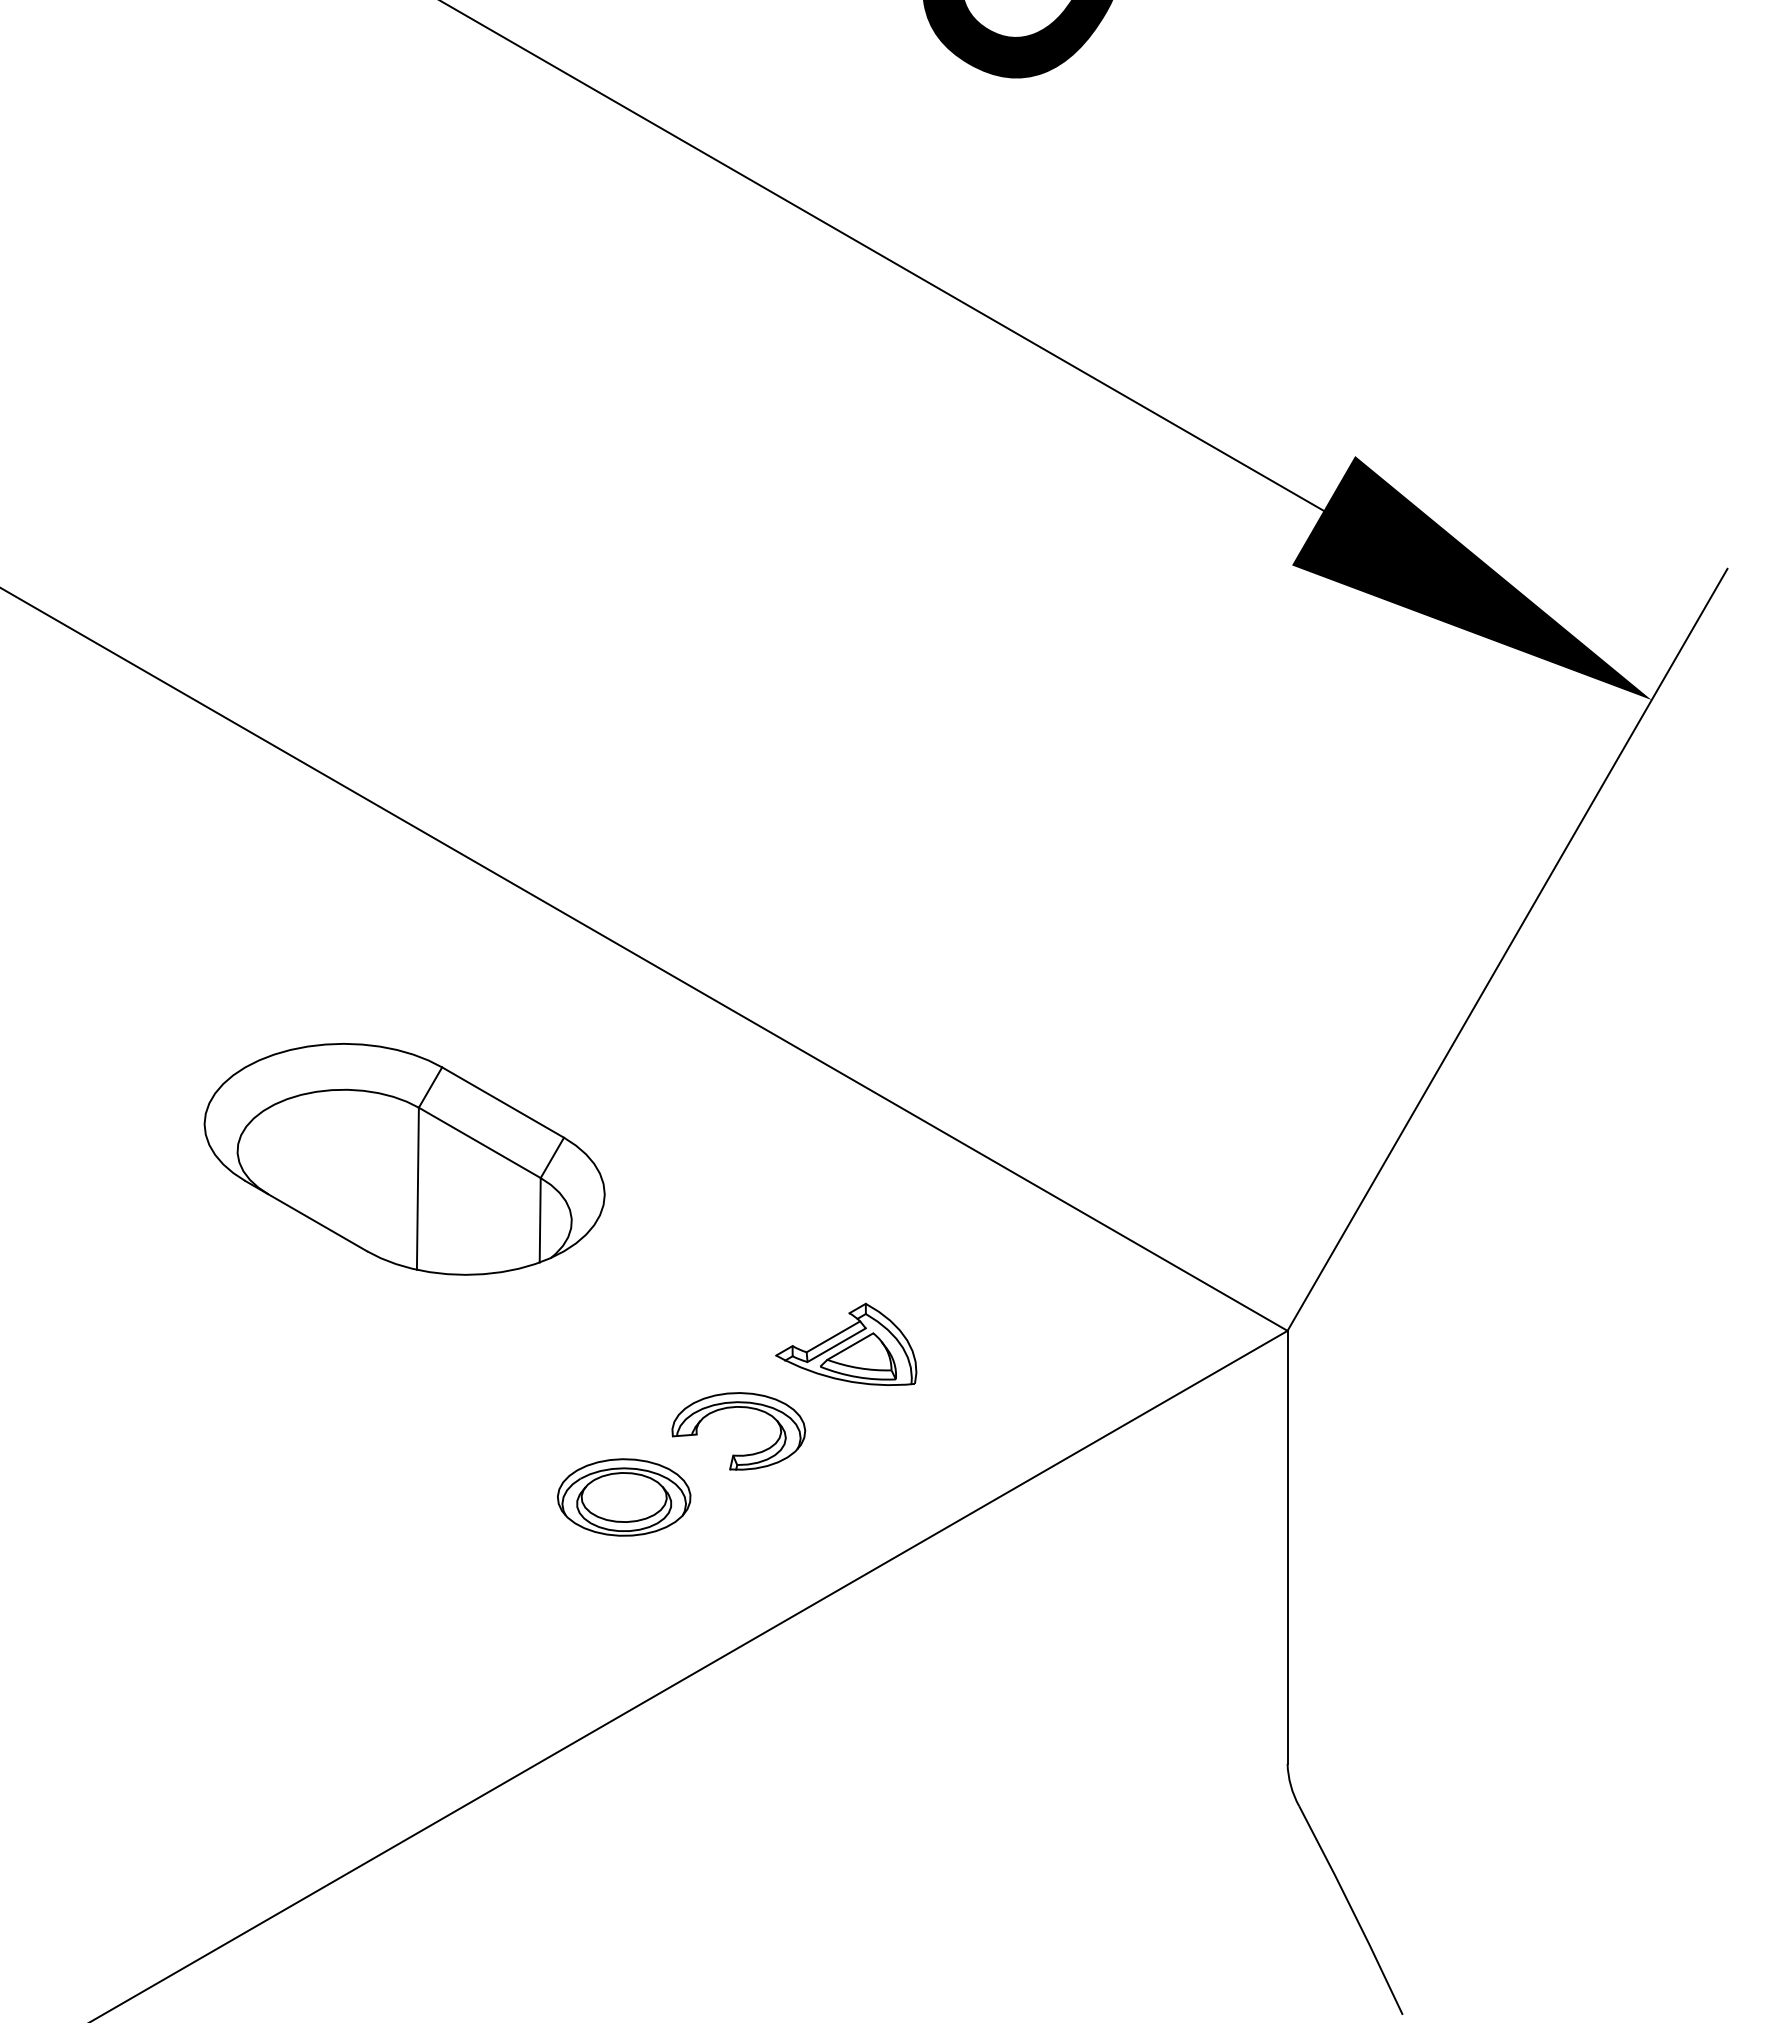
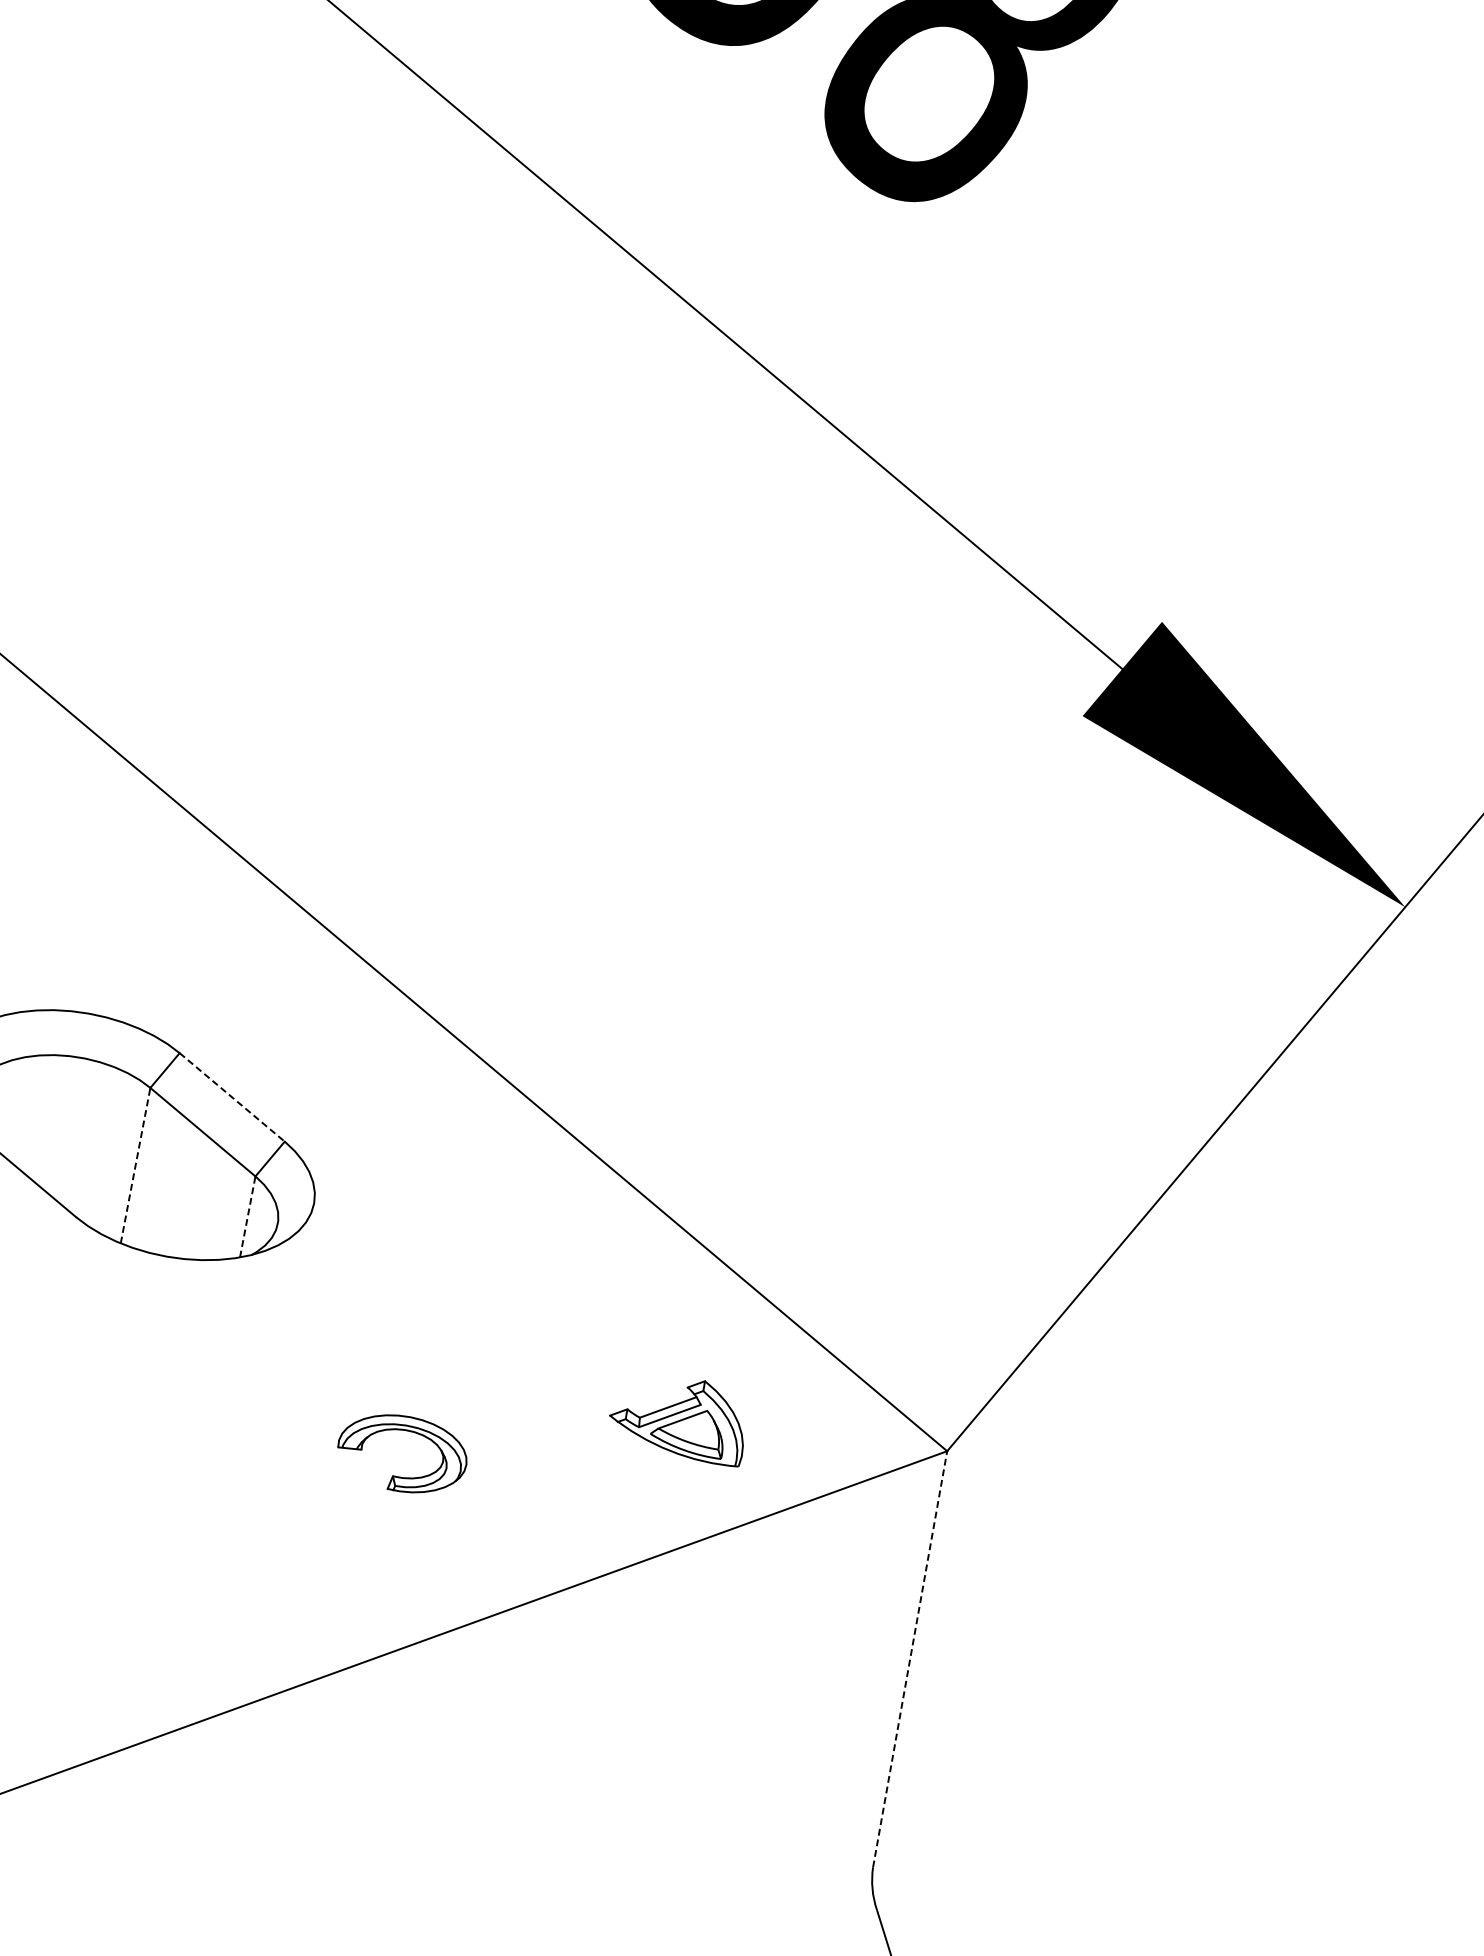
line: (503, 1102) -> (232, 1097), solid -> dashed
line: (417, 1188) -> (135, 1165), solid -> dashed
line: (540, 1219) -> (248, 1216), solid -> dashed
part: (846, 1343) -> (679, 1416), moved
part: (624, 1497) -> (281, 1497), removed
line: (1287, 1546) -> (910, 1658), solid -> dashed

